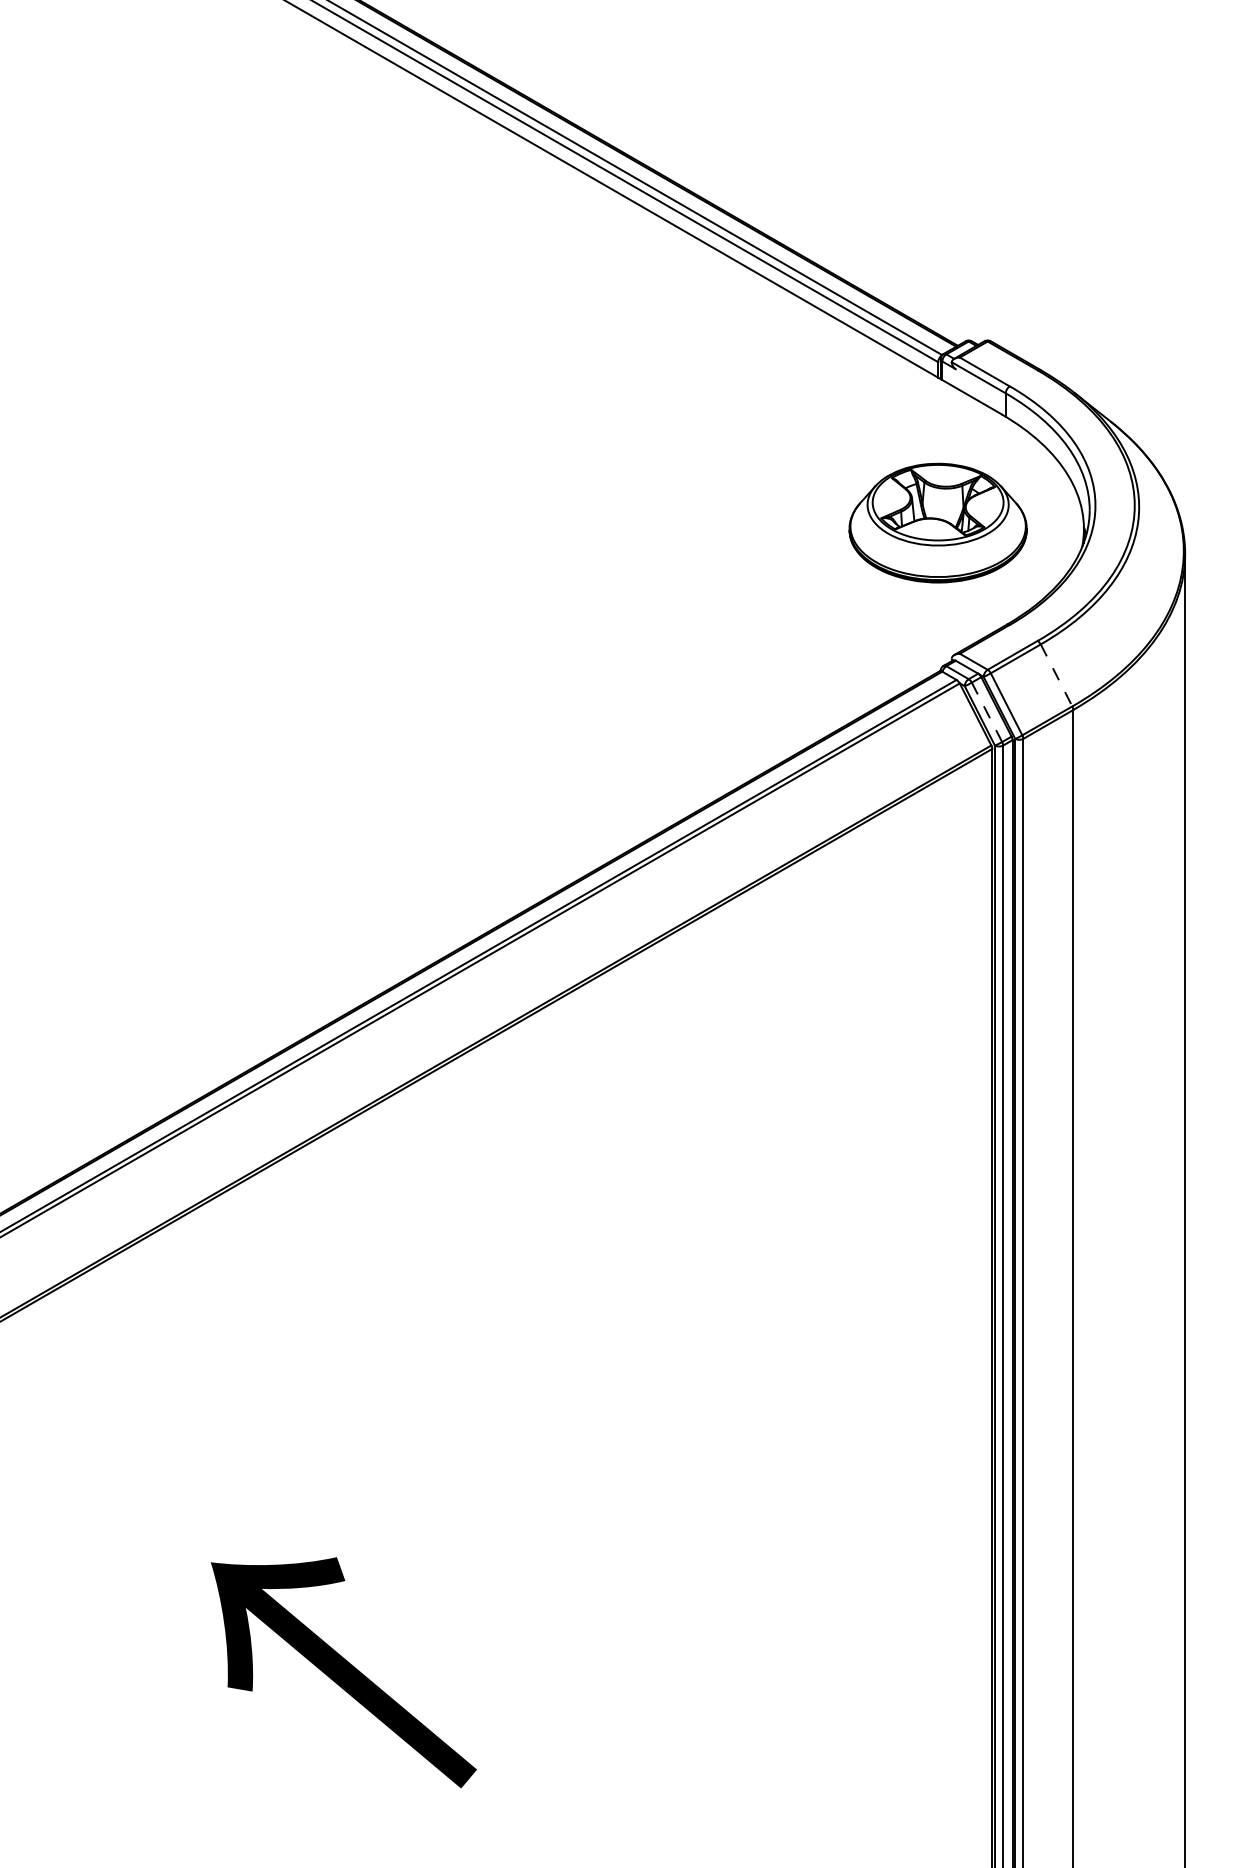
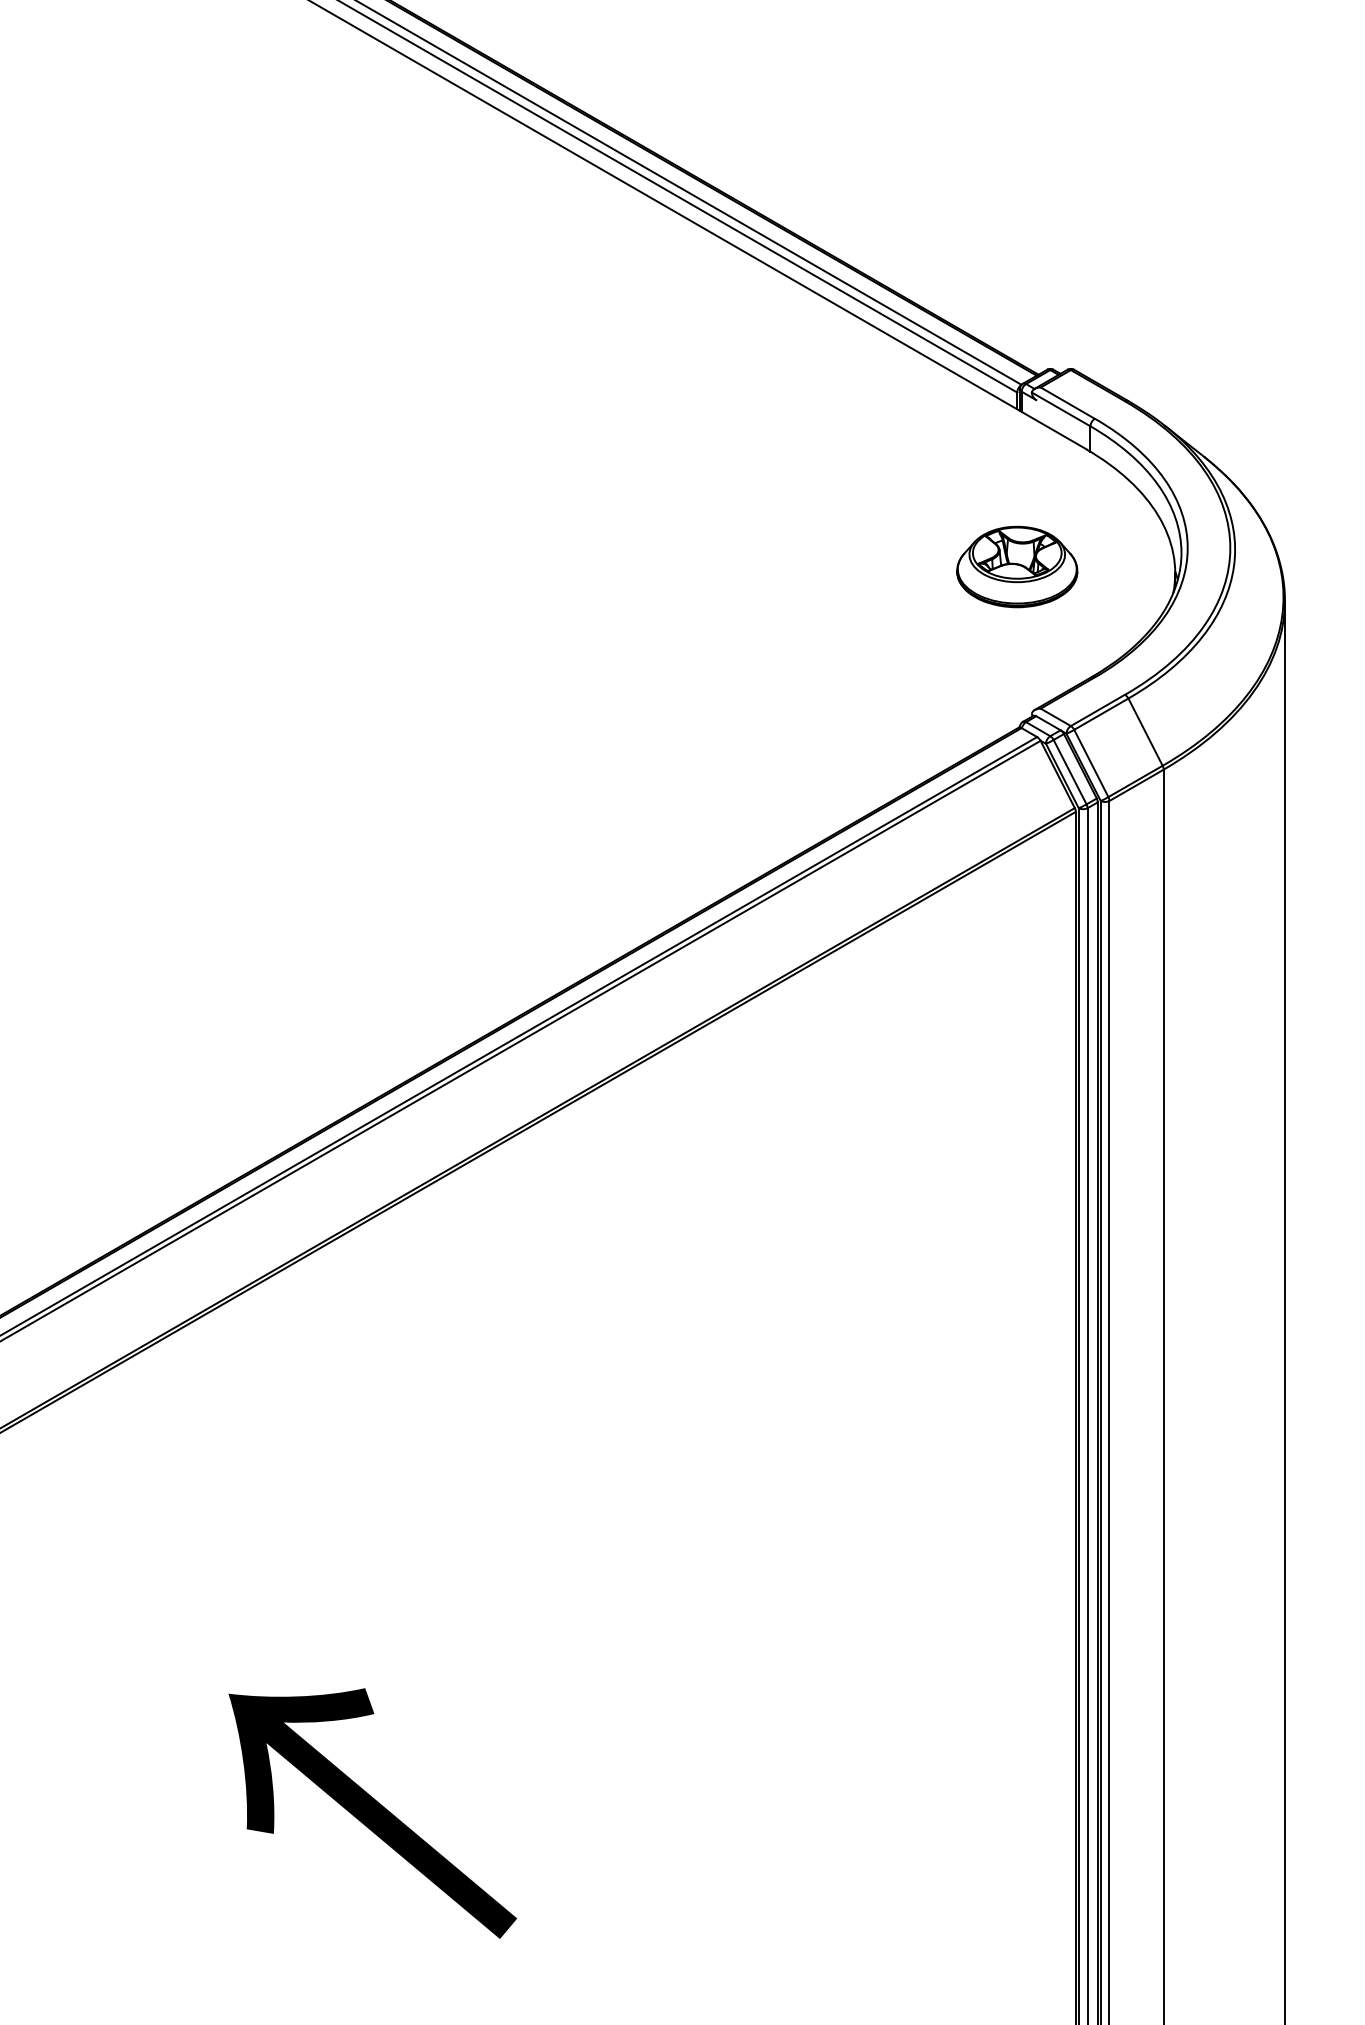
part: (938, 522) -> (1017, 566), size x0.62
line: (1056, 675) -> (1145, 732), dashed -> solid
line: (986, 711) -> (1069, 771), dashed -> solid

